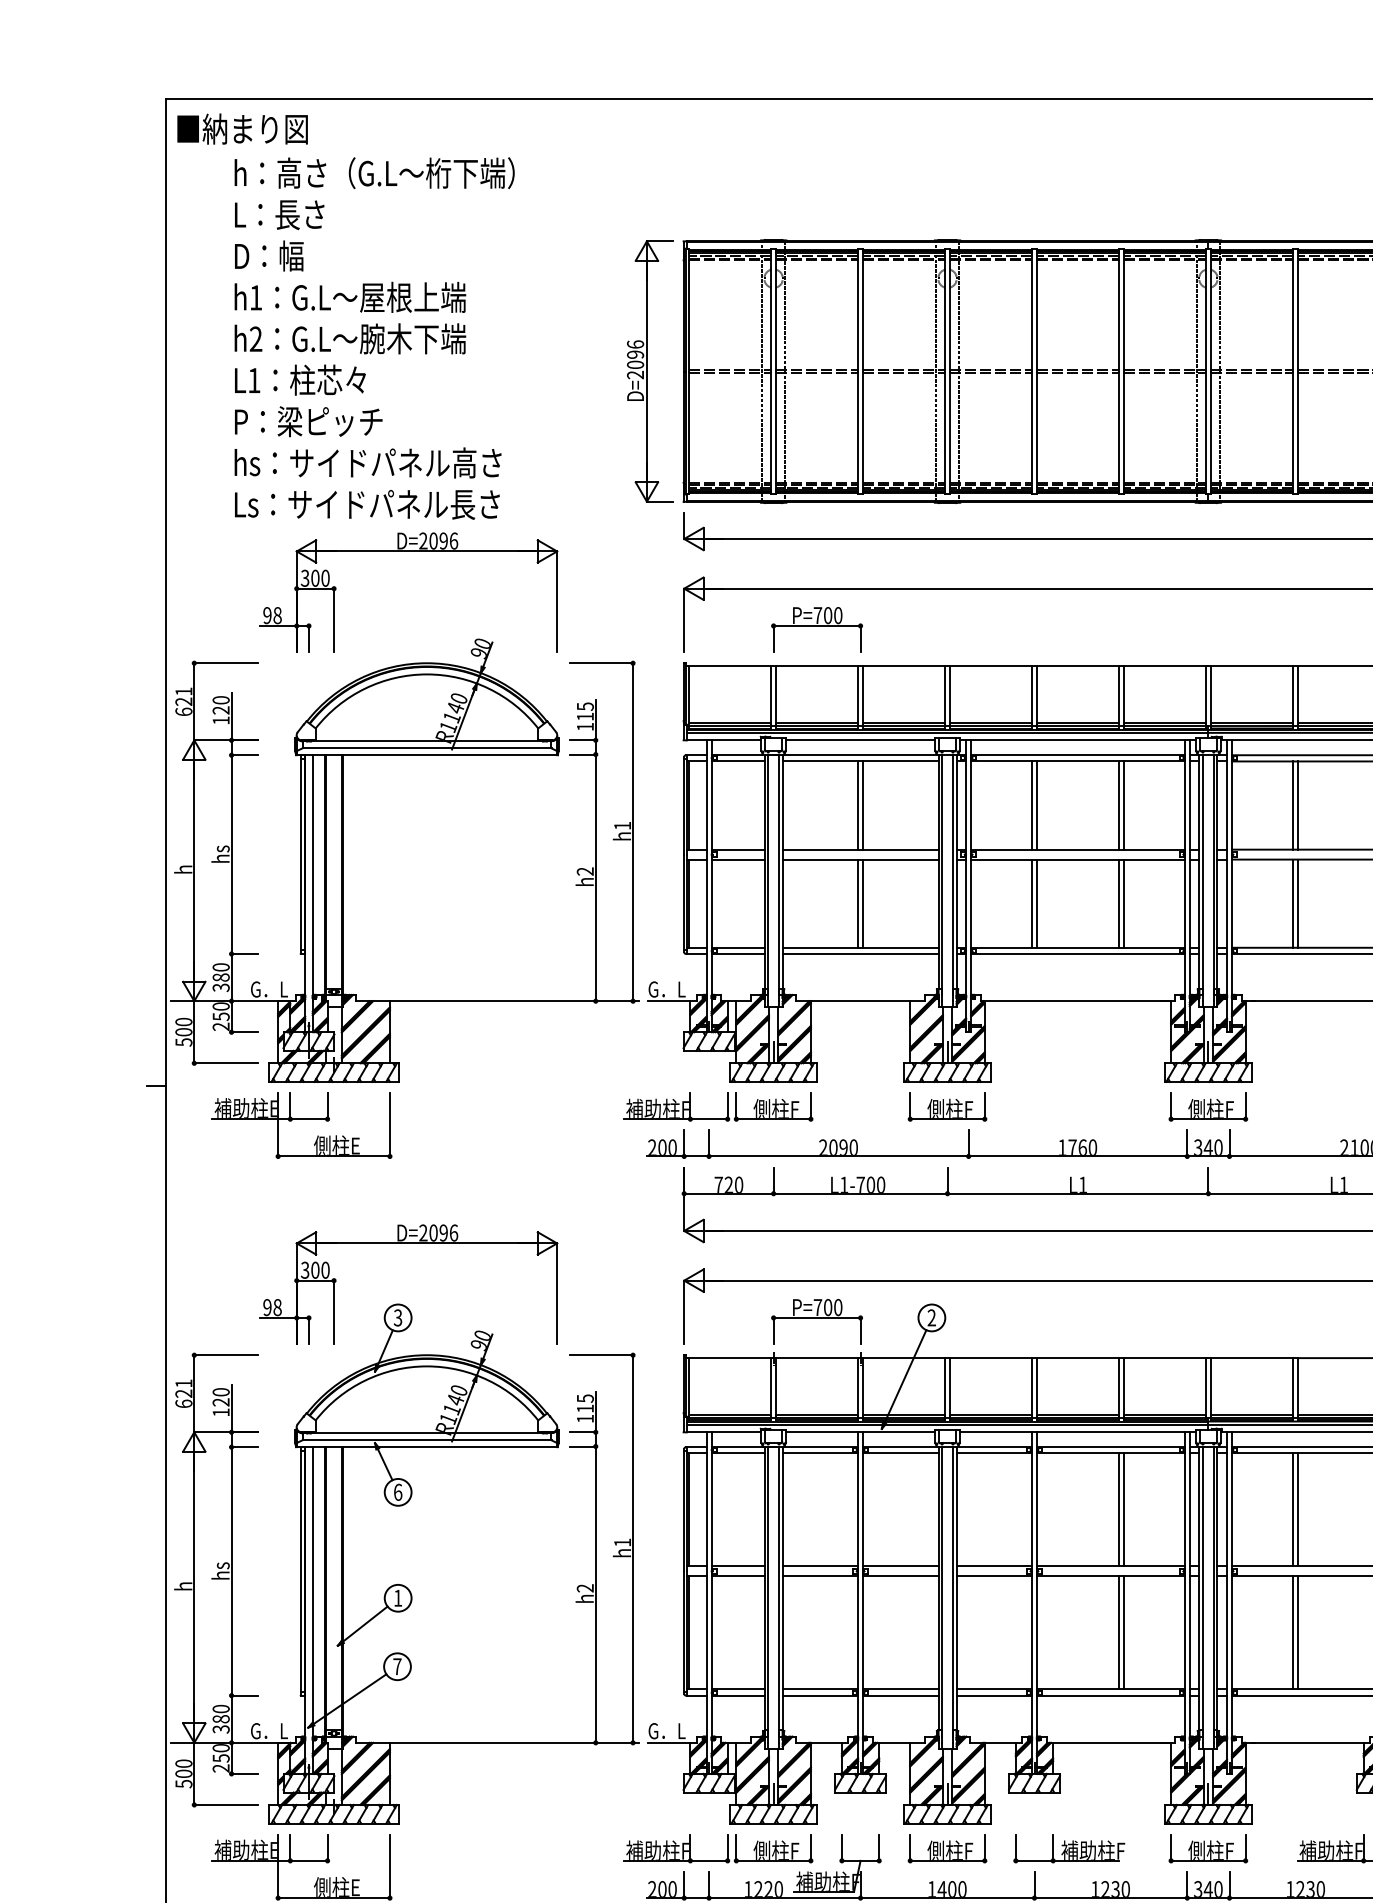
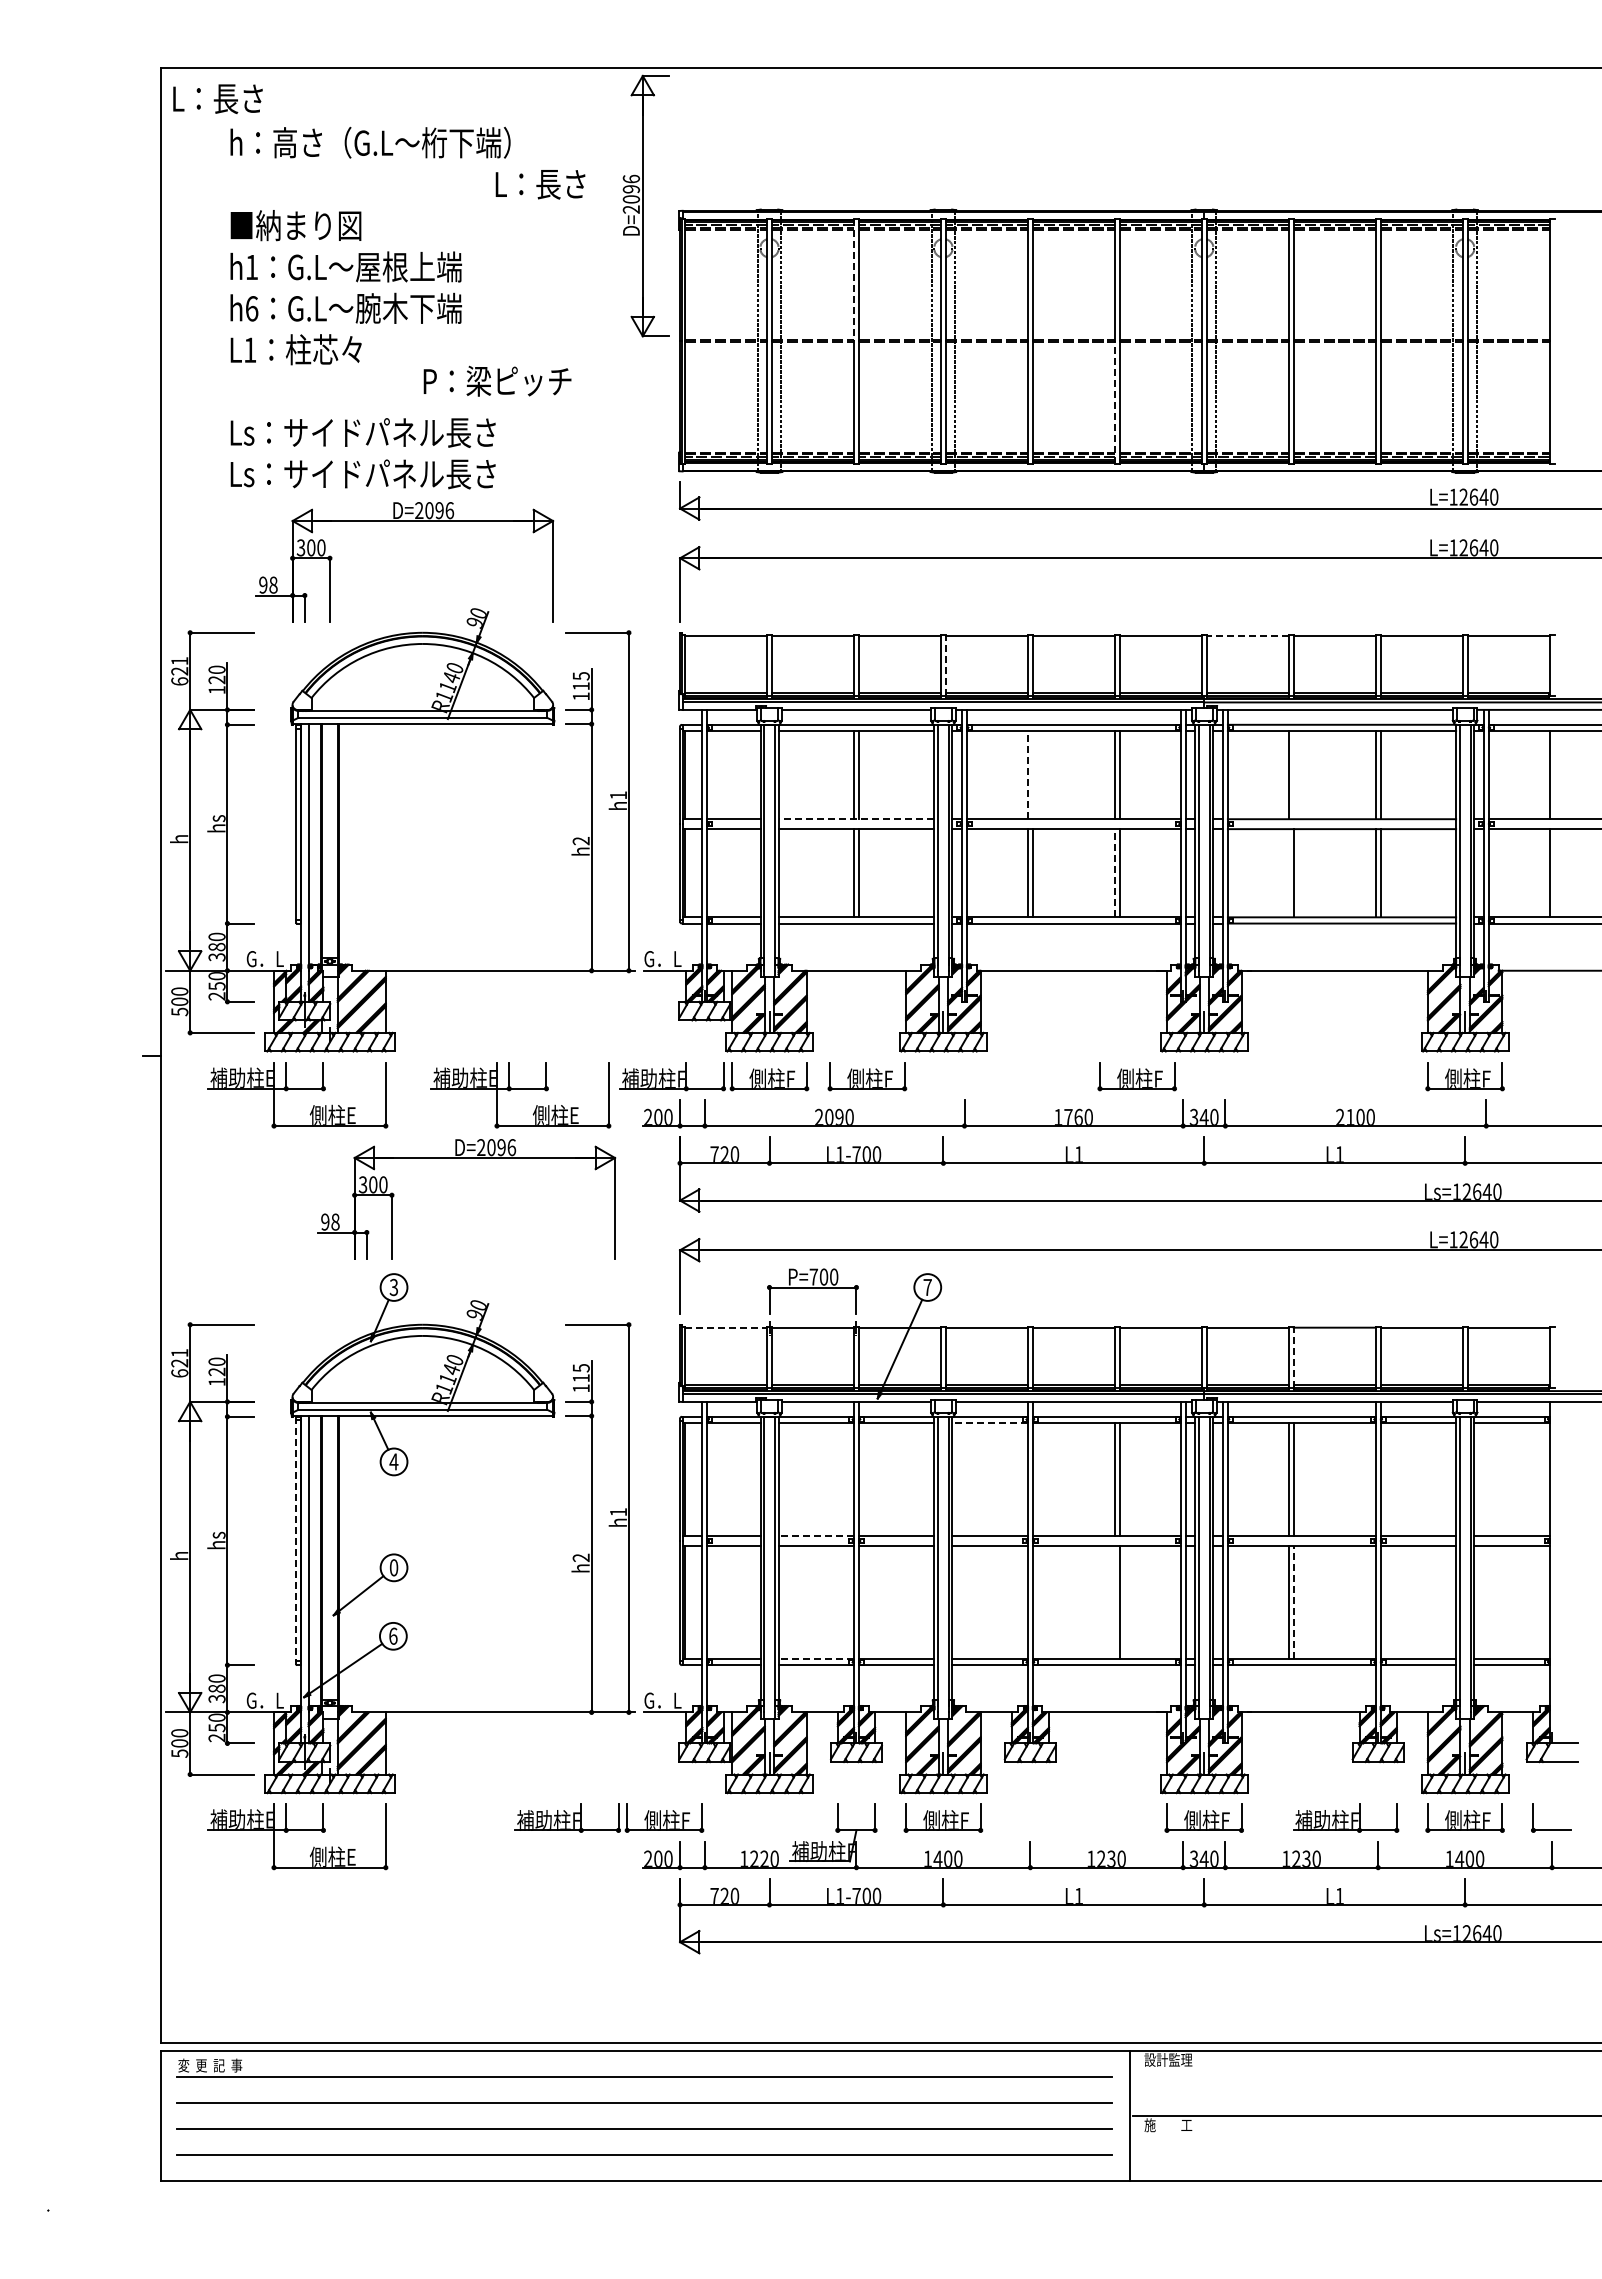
text: (242, 128) -> (238, 98), ■納まり図 -> L：長さ
text: (279, 214) -> (540, 184), moved
text: (299, 255) -> (295, 225), D：幅 -> ■納まり図
line: (857, 310) -> (853, 280), solid -> dashed
text: (255, 338) -> (251, 308), h2 -> h6
part: (649, 370) -> (645, 205), moved
text: (308, 420) -> (497, 380), moved
line: (1118, 431) -> (1114, 401), solid -> dashed
text: (367, 462) -> (363, 432), hs：サイドパネル高さ -> Ls：サイドパネル長さ
part: (816, 629) -> (812, 599), removed
line: (1251, 665) -> (1247, 635), solid -> dashed
line: (949, 695) -> (945, 665), solid -> dashed
line: (1031, 804) -> (1027, 774), solid -> dashed
line: (1036, 805) -> (1032, 775), removed
line: (1297, 805) -> (1293, 775), removed
line: (860, 849) -> (856, 819), solid -> dashed
line: (1118, 902) -> (1114, 872), solid -> dashed
line: (1292, 903) -> (1288, 873), removed
part: (947, 1106) -> (867, 1076), moved
part: (1207, 1106) -> (1136, 1076), moved
part: (524, 1125) -> (520, 1095), added
part: (408, 1243) -> (466, 1158), moved
text: (931, 1316) -> (927, 1286), 2 -> 7
line: (730, 1357) -> (726, 1327), solid -> dashed
line: (1297, 1386) -> (1293, 1356), solid -> dashed
line: (994, 1452) -> (990, 1422), solid -> dashed
text: (397, 1491) -> (393, 1461), 6 -> 4
line: (820, 1566) -> (816, 1536), solid -> dashed
line: (300, 1570) -> (296, 1540), solid -> dashed
text: (398, 1597) -> (394, 1567), 1 -> 0
line: (1118, 1631) -> (1114, 1601), removed
line: (1297, 1632) -> (1293, 1602), solid -> dashed
text: (397, 1665) -> (393, 1635), 7 -> 6
line: (820, 1688) -> (816, 1658), solid -> dashed
part: (727, 1847) -> (618, 1817), moved
part: (1068, 1847) -> (1064, 1817), removed

